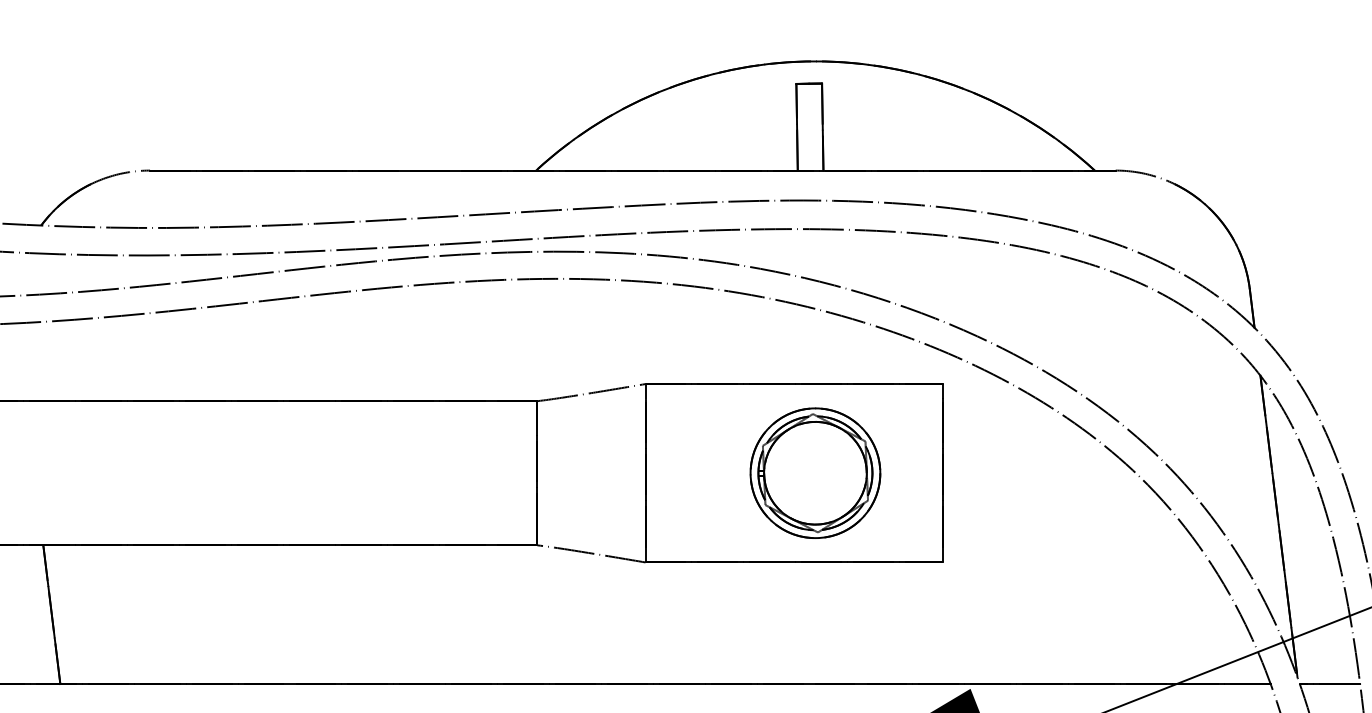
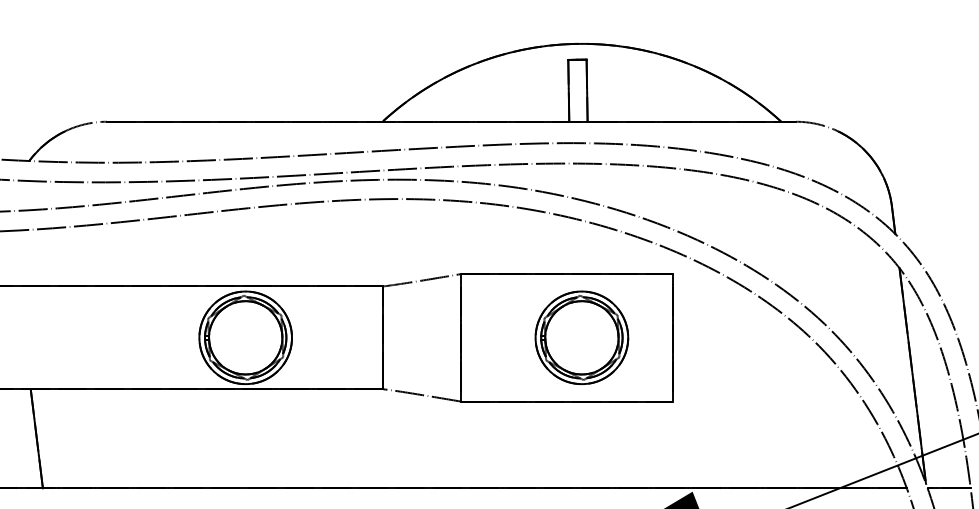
part: (344, 472) -> (245, 337), added

